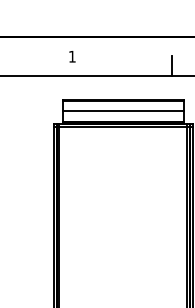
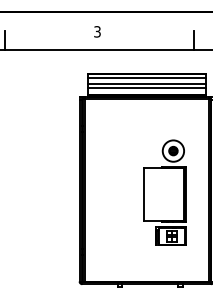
text: (72, 56) -> (97, 31), 1 -> 3
line: (123, 103) -> (146, 77), added
line: (123, 114) -> (146, 87), added
part: (141, 222) -> (164, 192), added

